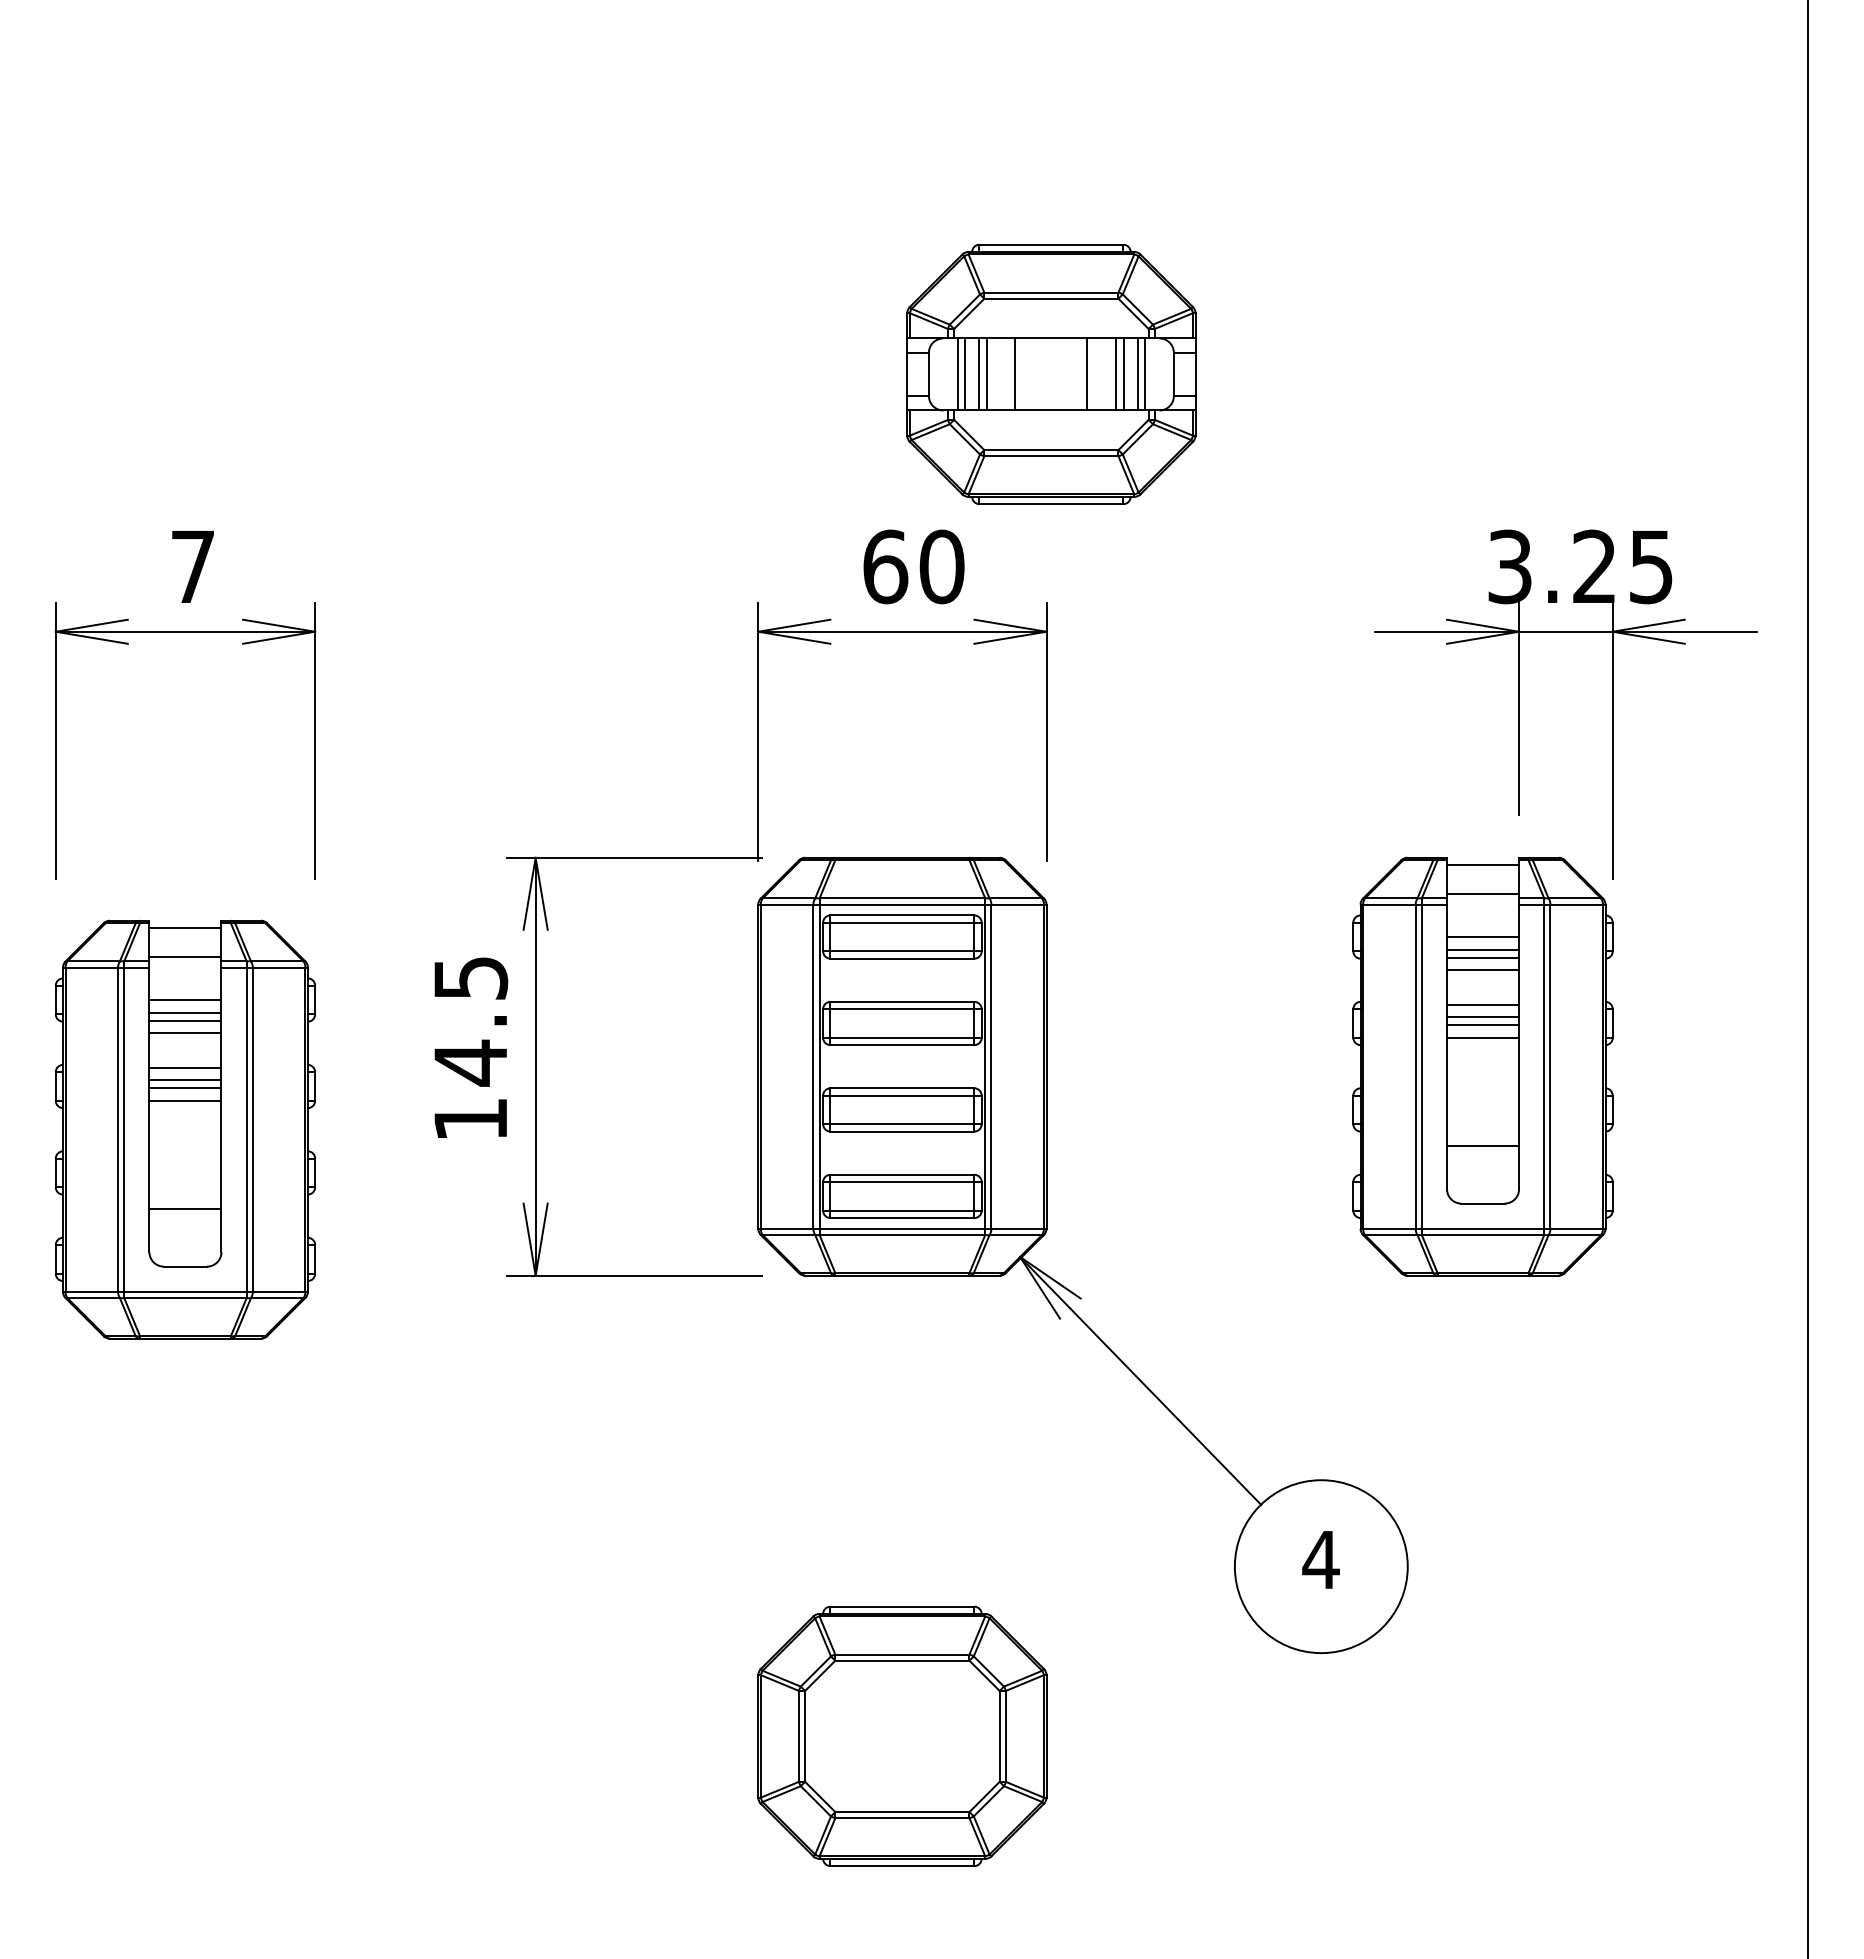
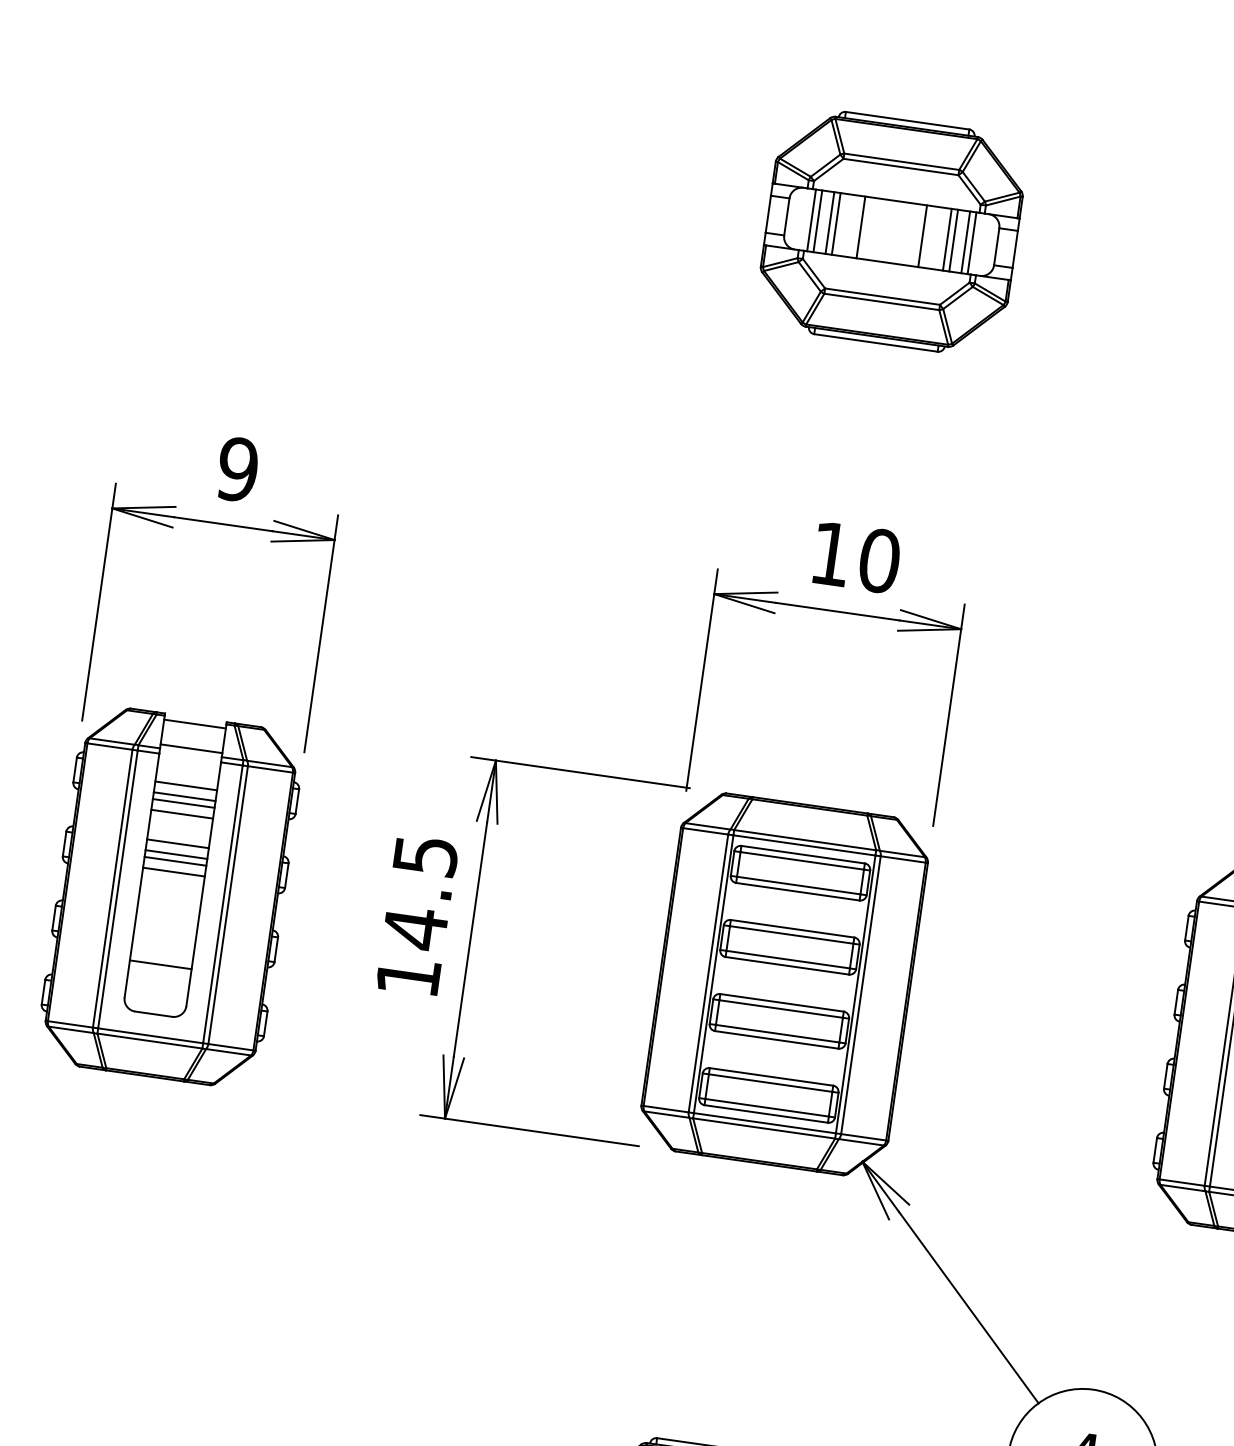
part: (1051, 373) -> (891, 231), moved
text: (192, 566) -> (237, 469), 7 -> 9
text: (885, 566) -> (831, 553), 60 -> 10
part: (184, 1129) -> (169, 896), moved

